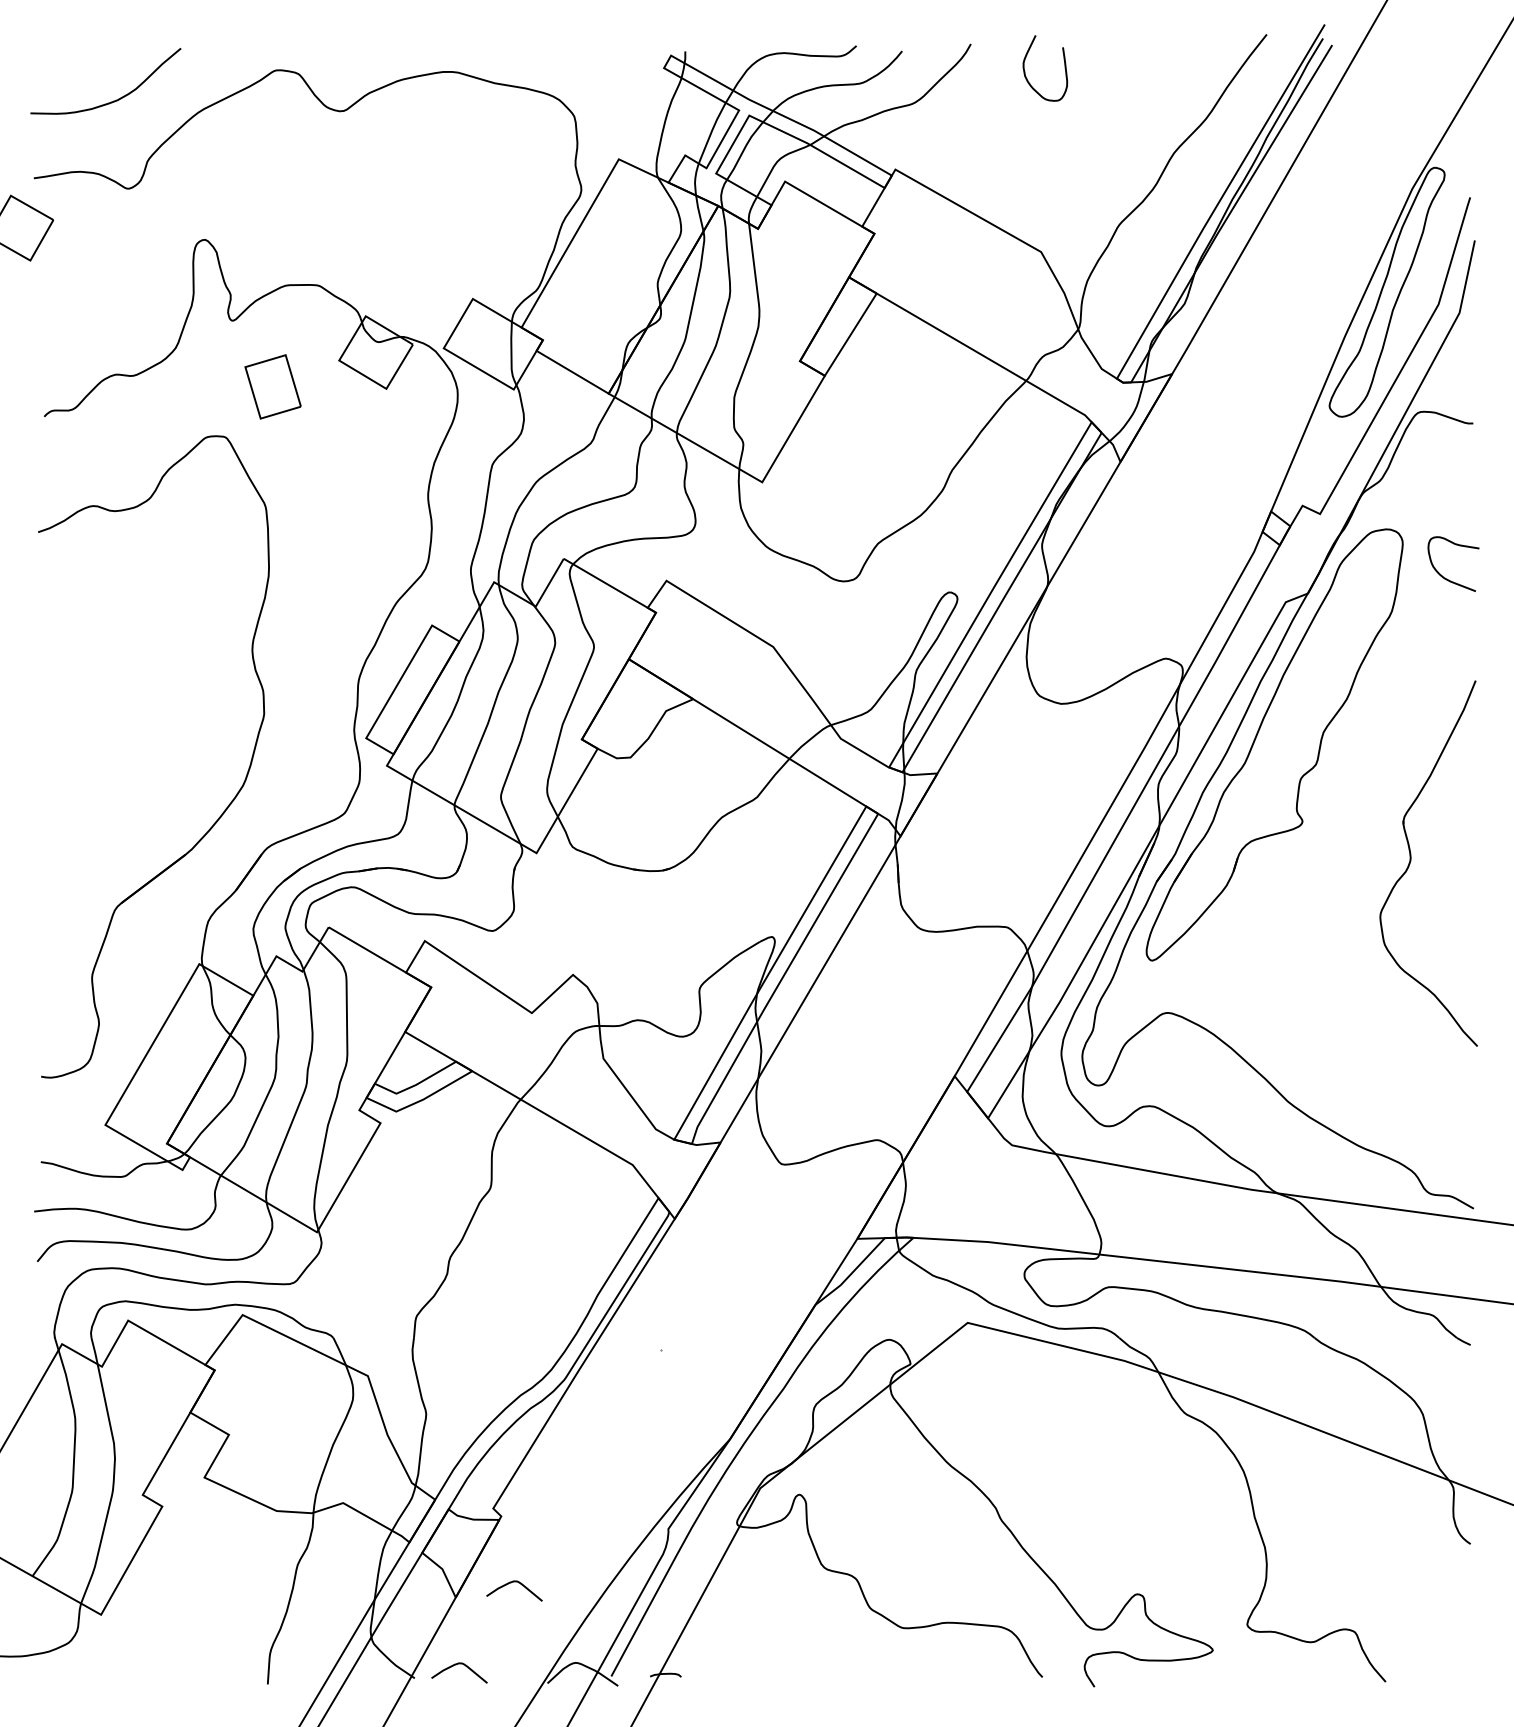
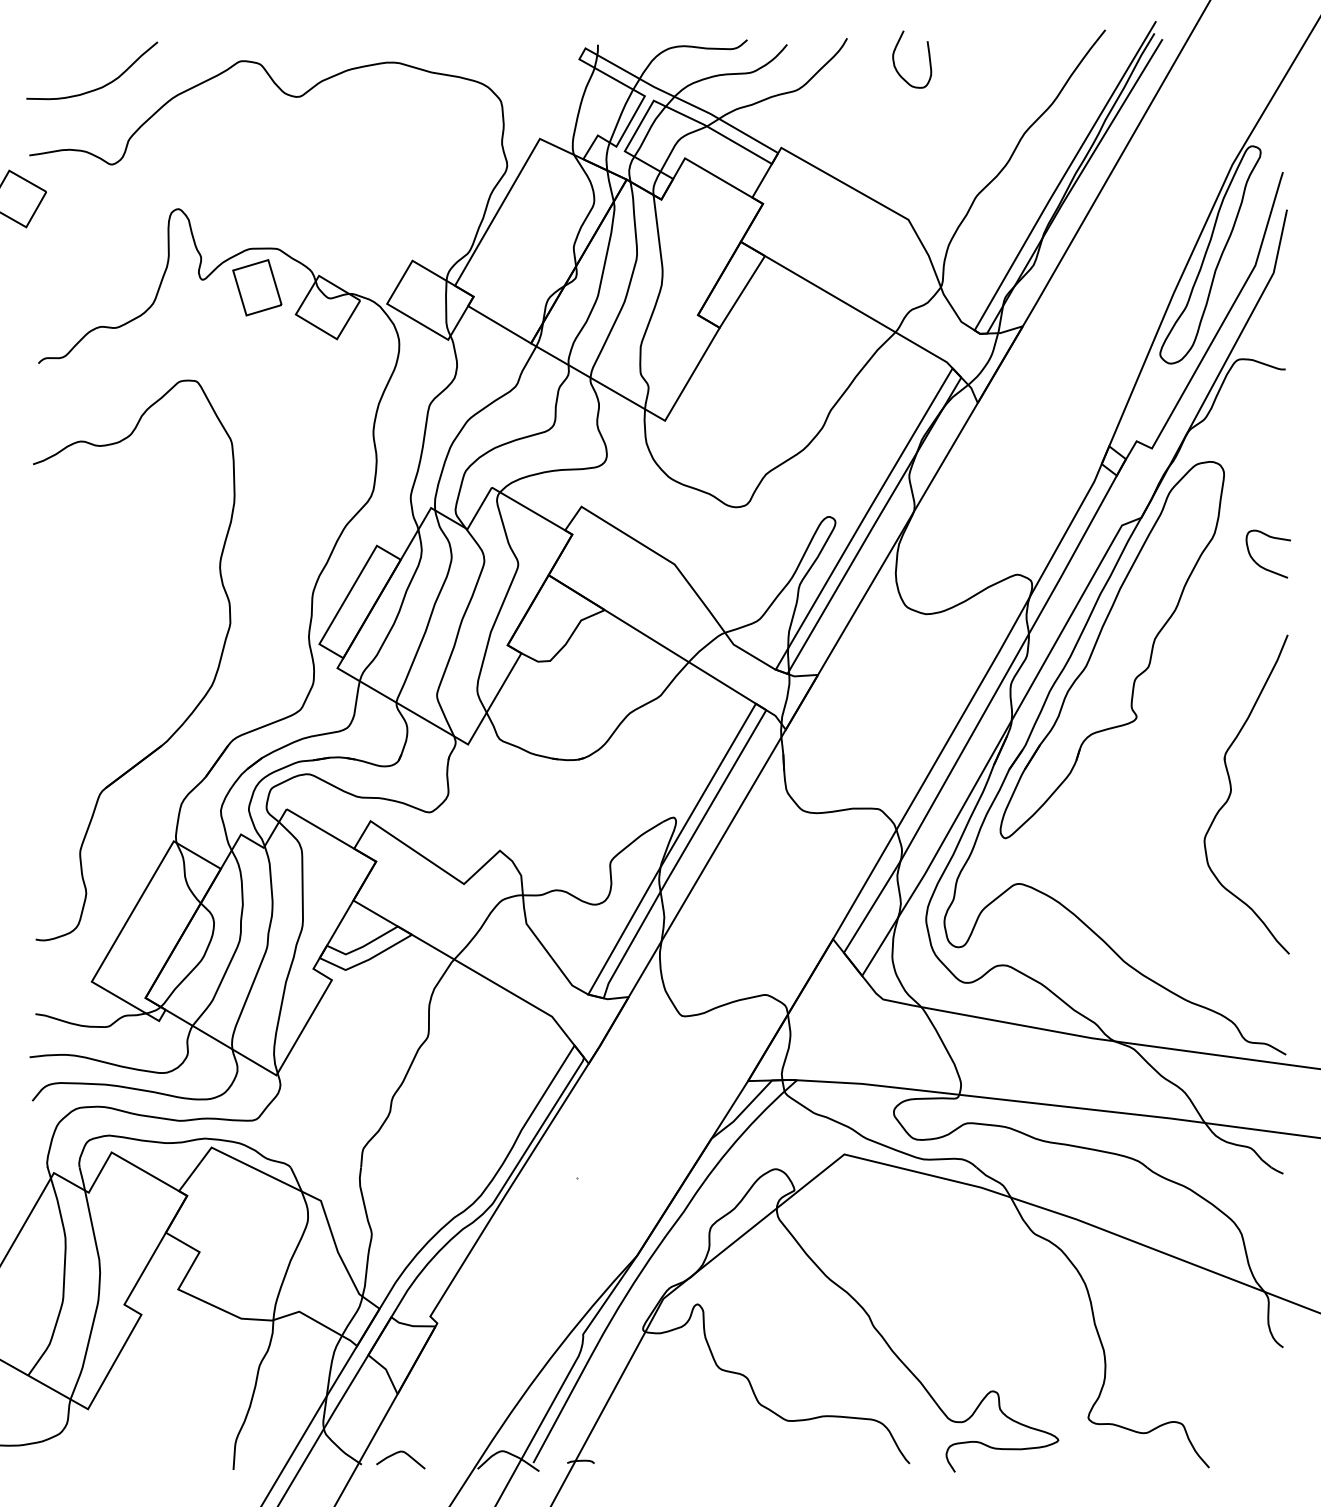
part: (272, 386) -> (256, 287), moved
curve: (1445, 577) -> (1261, 565), moved
part: (1411, 861) -> (1231, 792), moved
curve: (511, 1583) -> (446, 1381), removed

